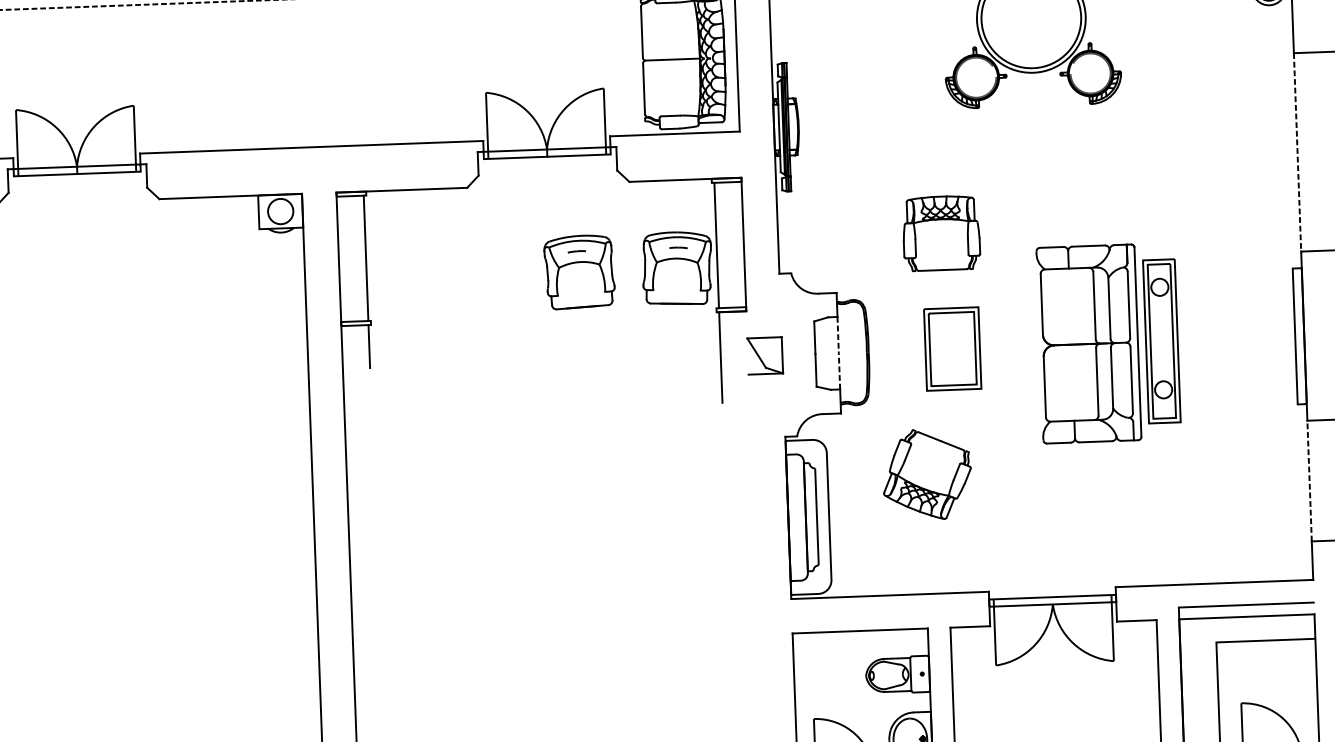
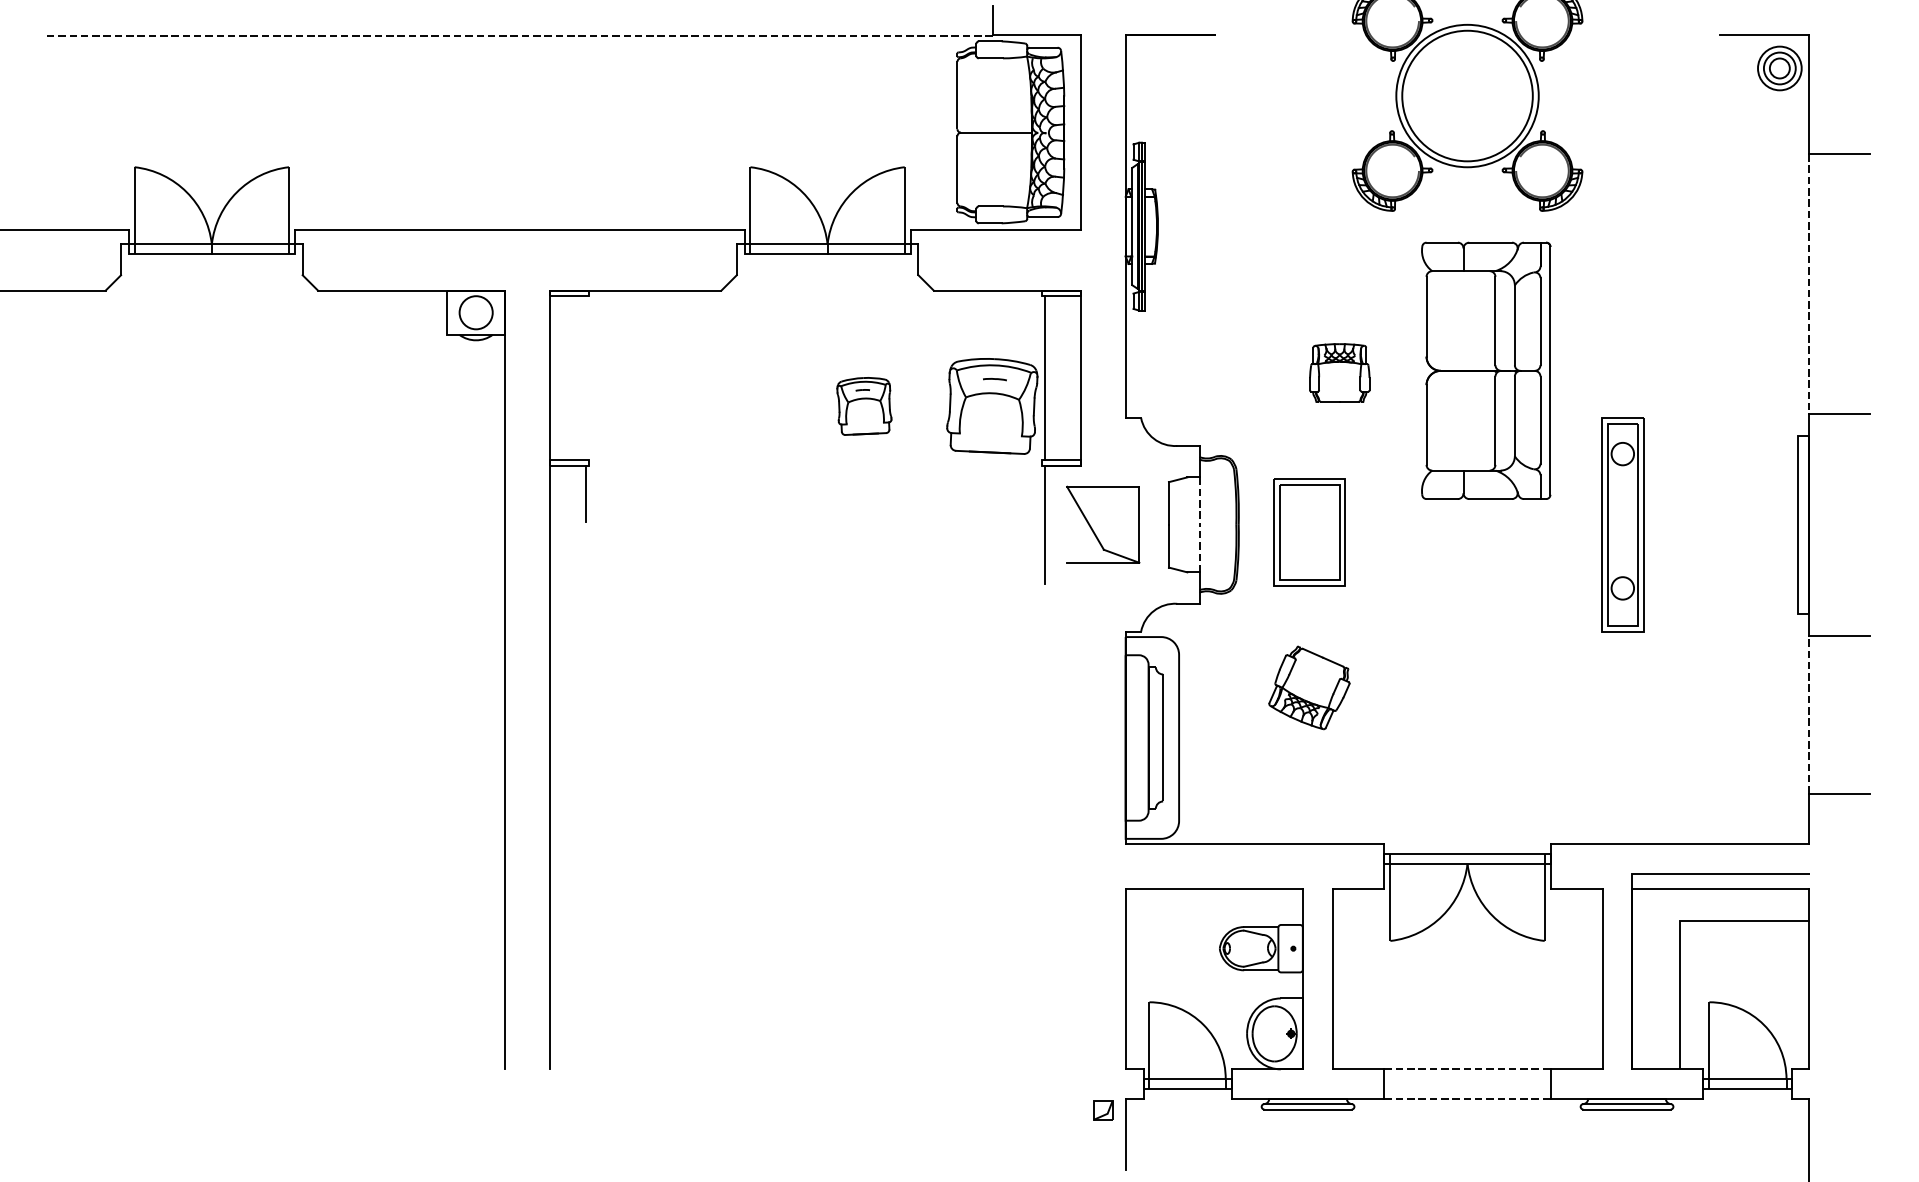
part: (941, 232) -> (1339, 372), size x0.6
line: (366, 258) -> (585, 378), removed
part: (579, 272) -> (864, 406), size x0.6
part: (1089, 343) -> (1486, 370), moved
part: (952, 348) -> (1309, 532), moved
part: (764, 355) -> (1102, 524), size x1.6
part: (927, 474) -> (1309, 687), size x0.7

